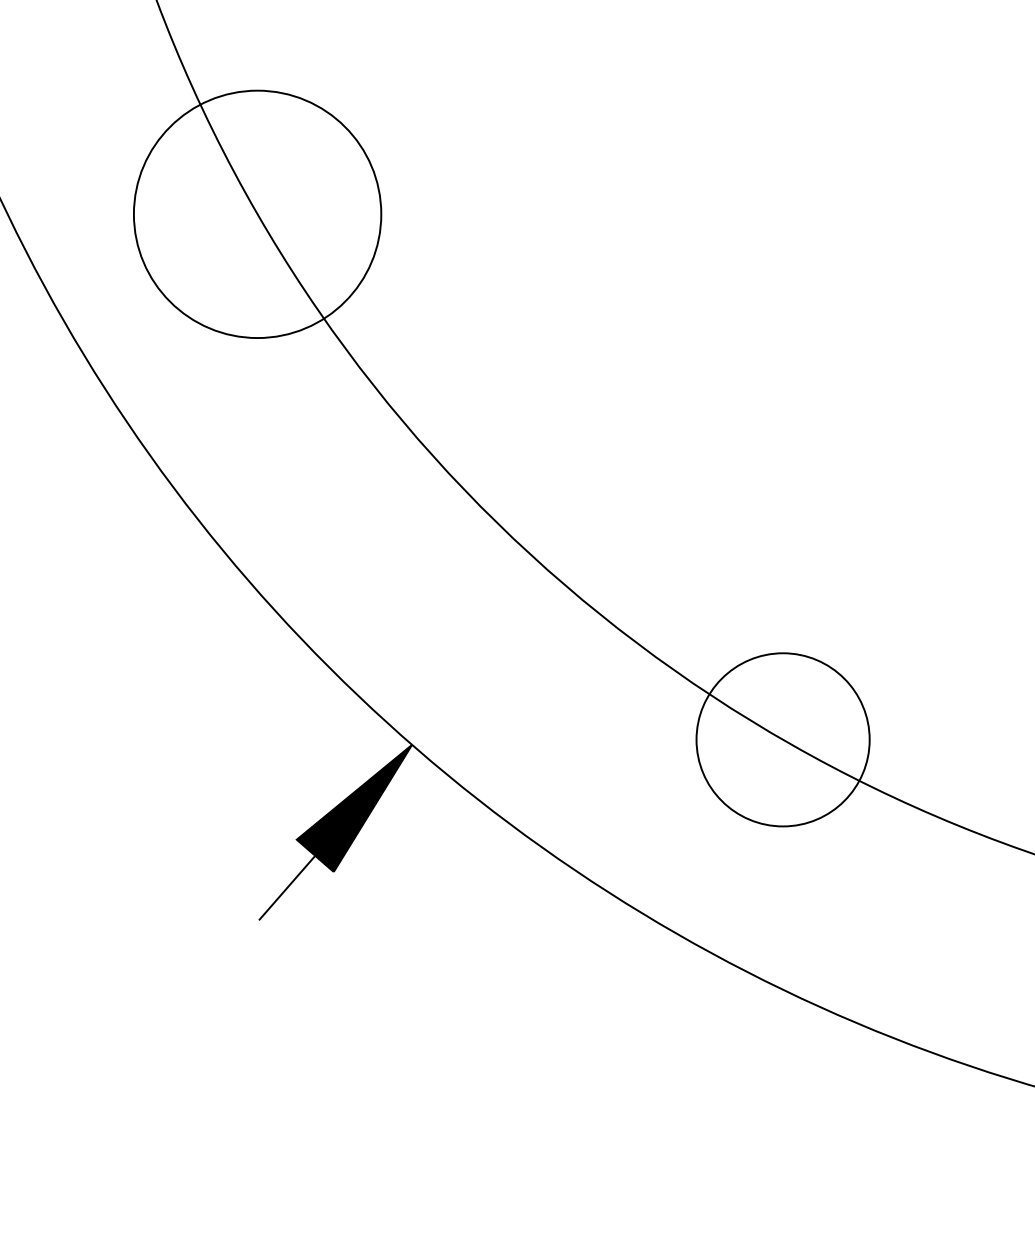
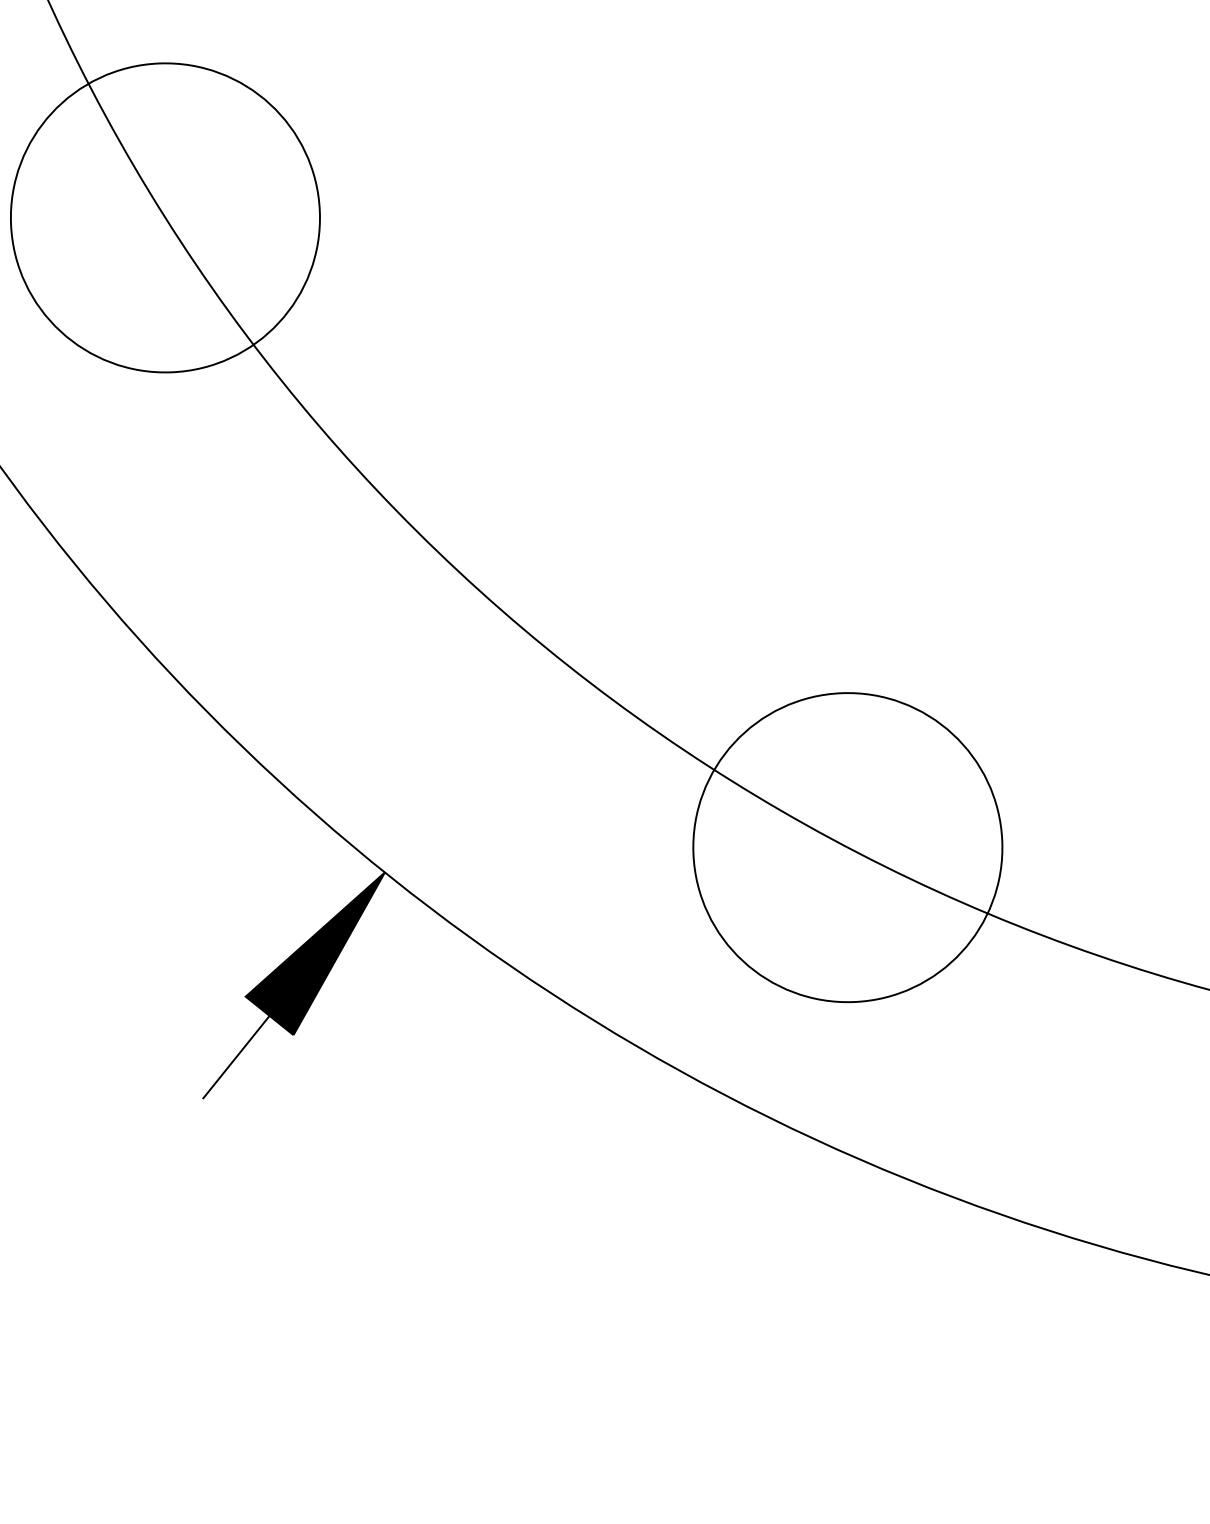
circle: (782, 739) -> (847, 847), size x1.43

